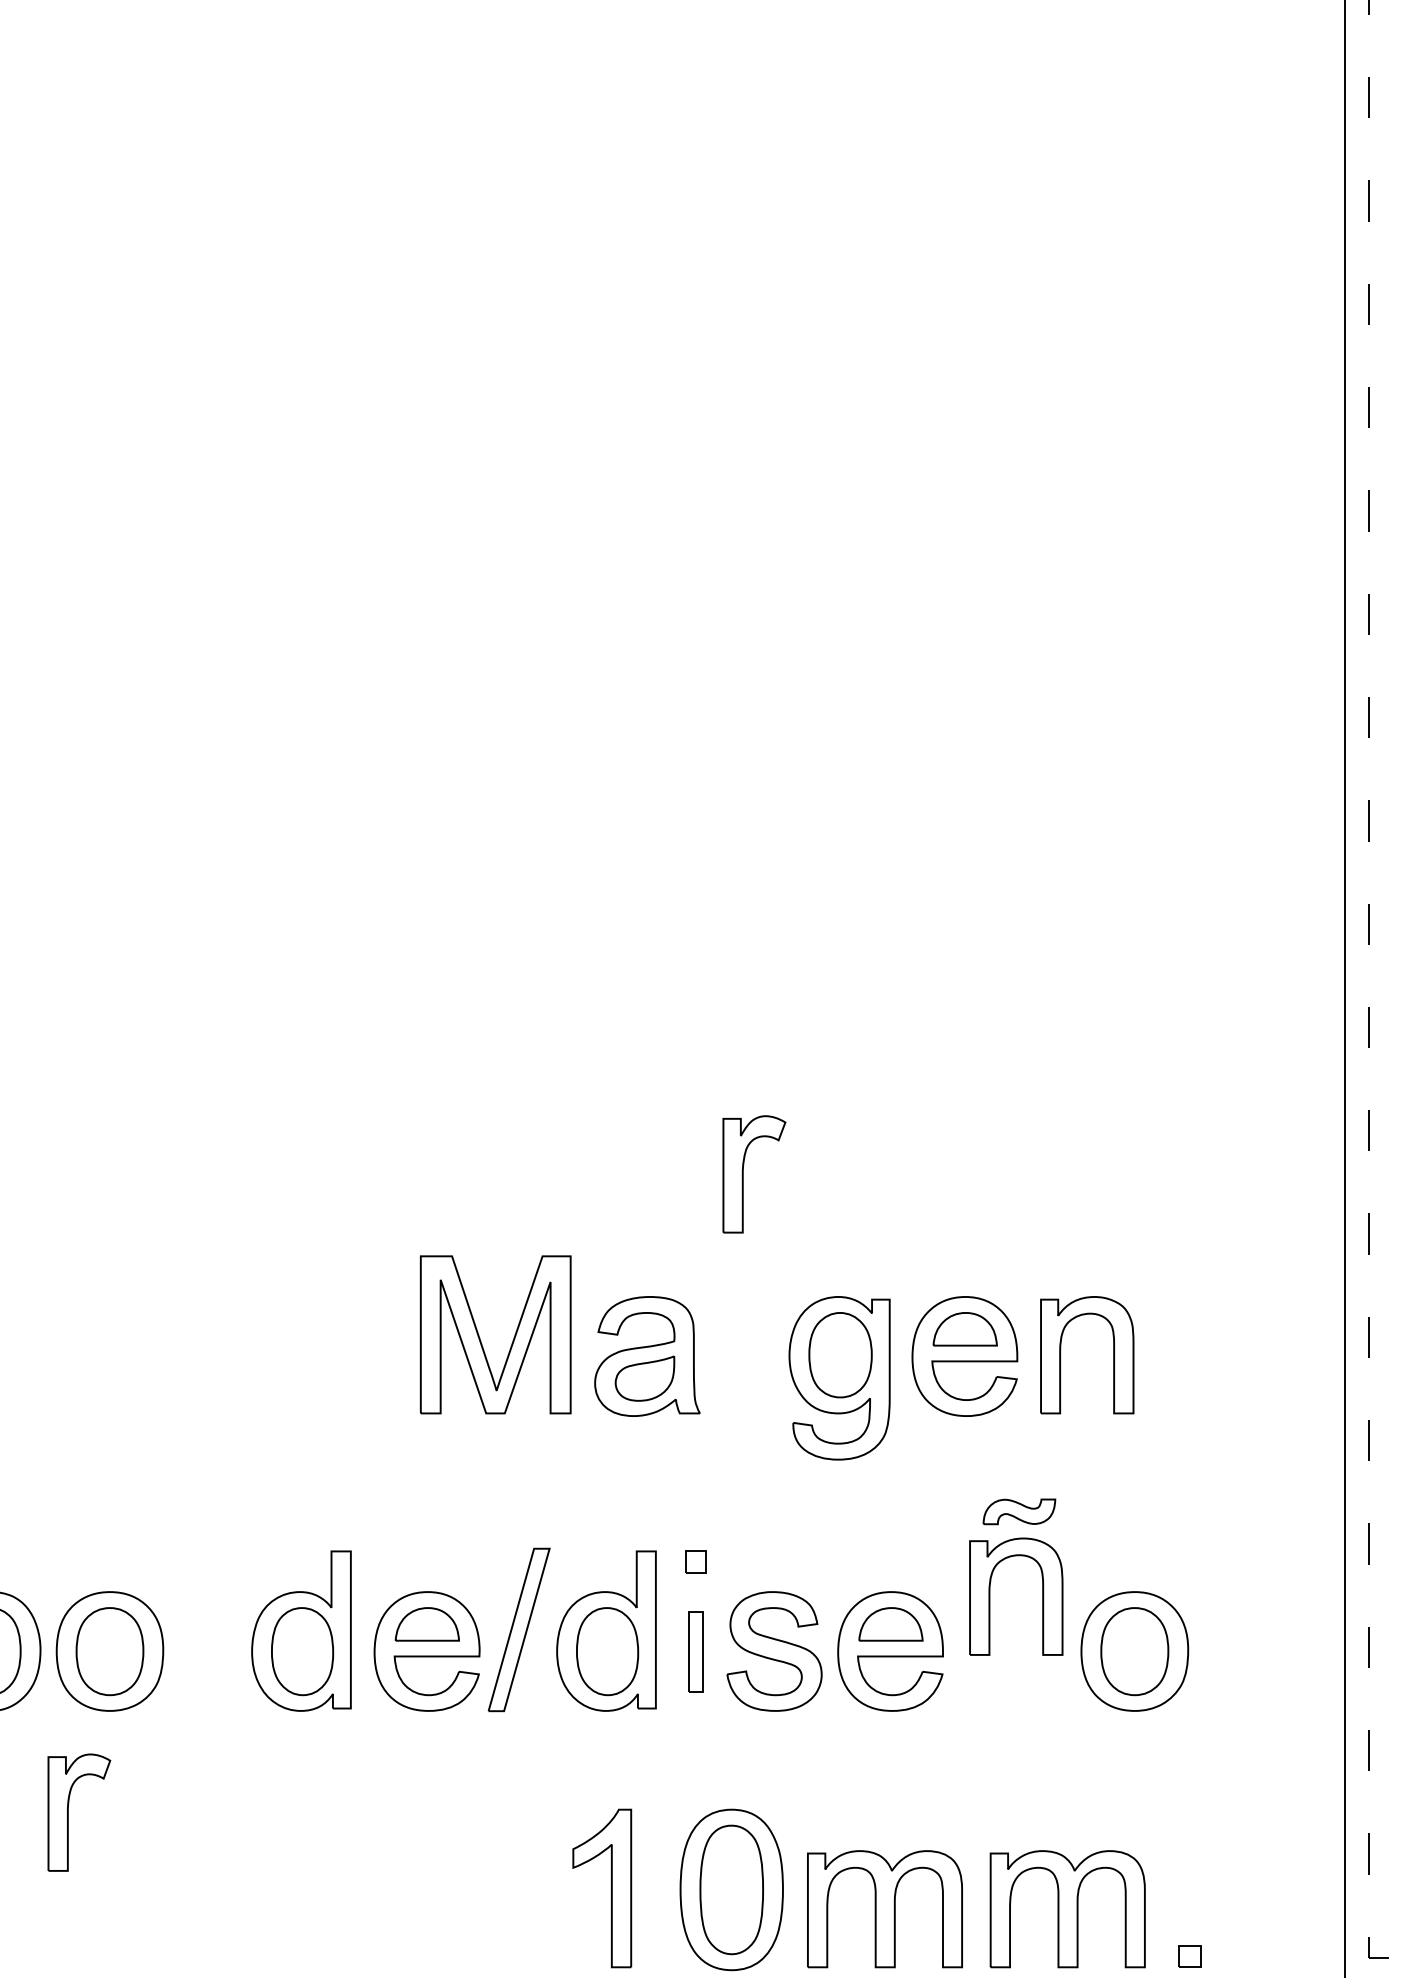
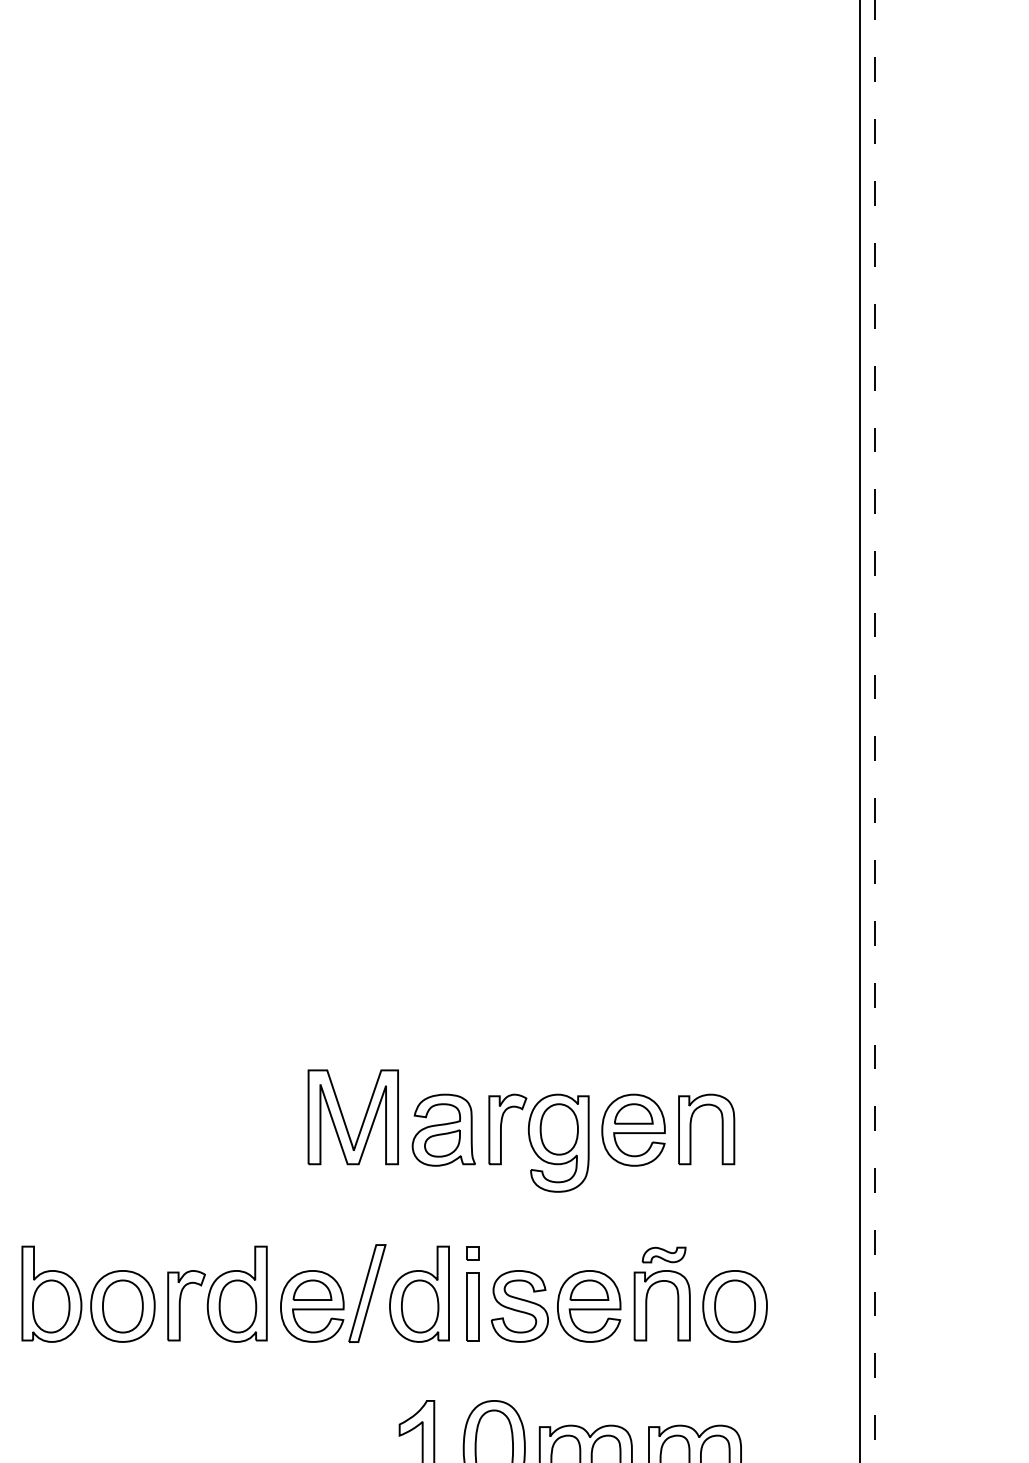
part: (753, 1174) -> (507, 1129), moved
part: (1008, 1559) -> (657, 1283), moved
part: (695, 1651) -> (472, 1306), size x1.43
part: (79, 1812) -> (186, 1305), moved

